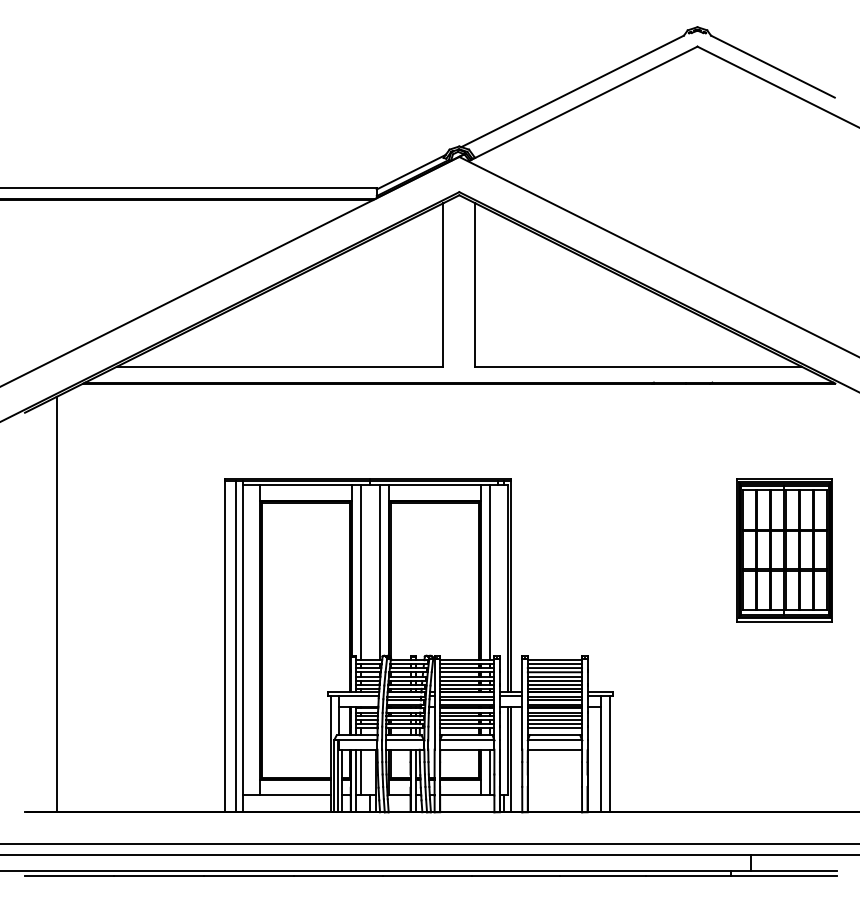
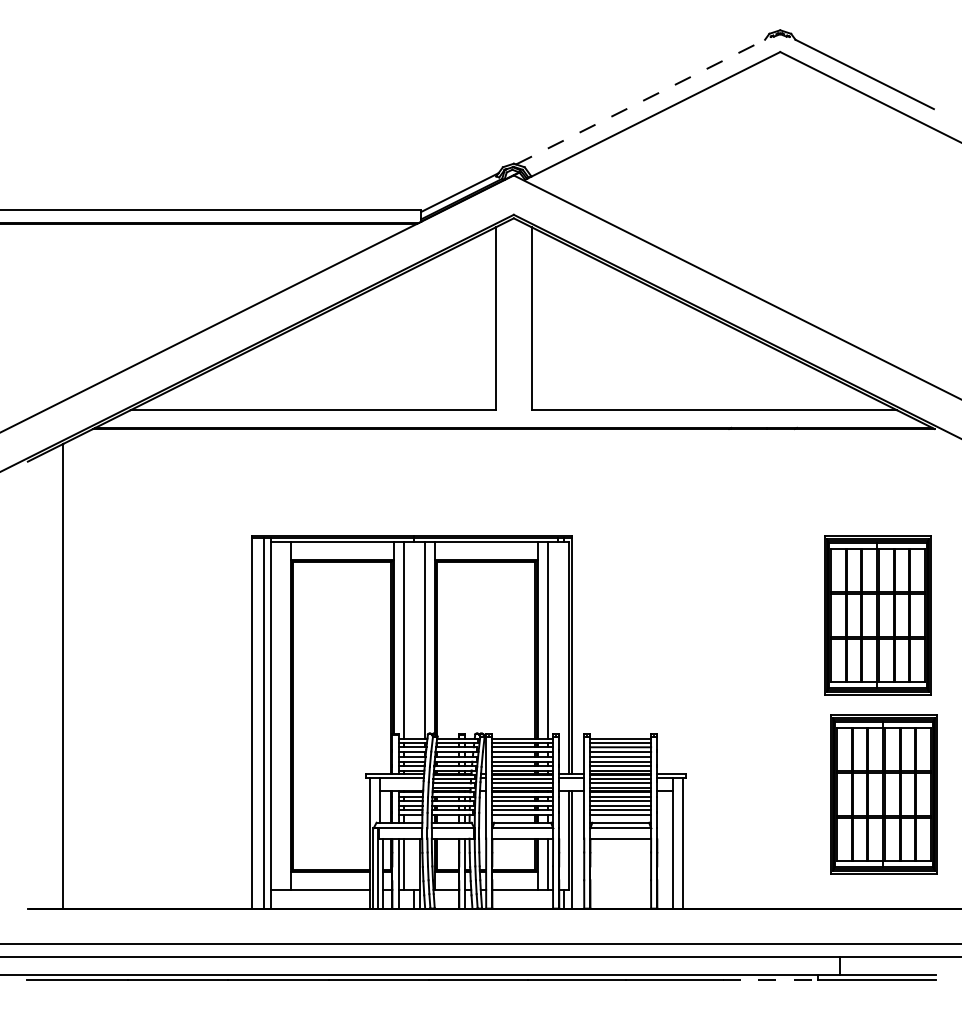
line: (573, 90) -> (641, 101), solid -> dashed
part: (789, 710) -> (883, 794), added
line: (688, 875) -> (770, 979), solid -> dashed

